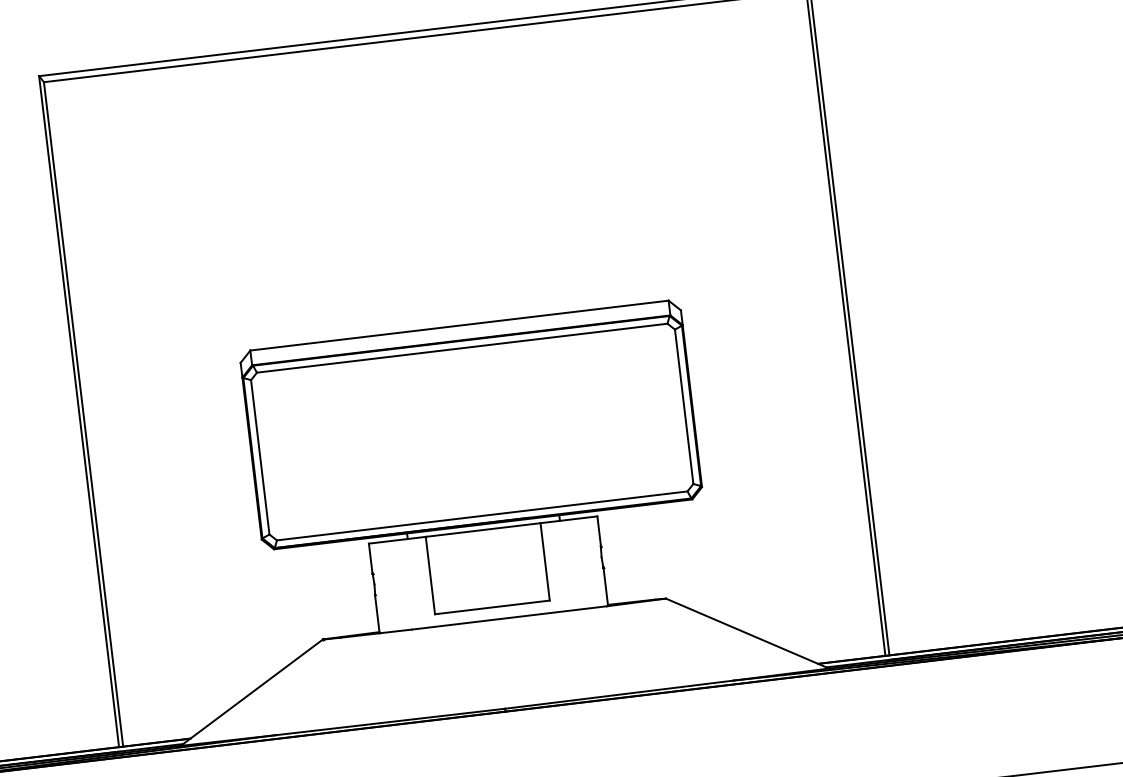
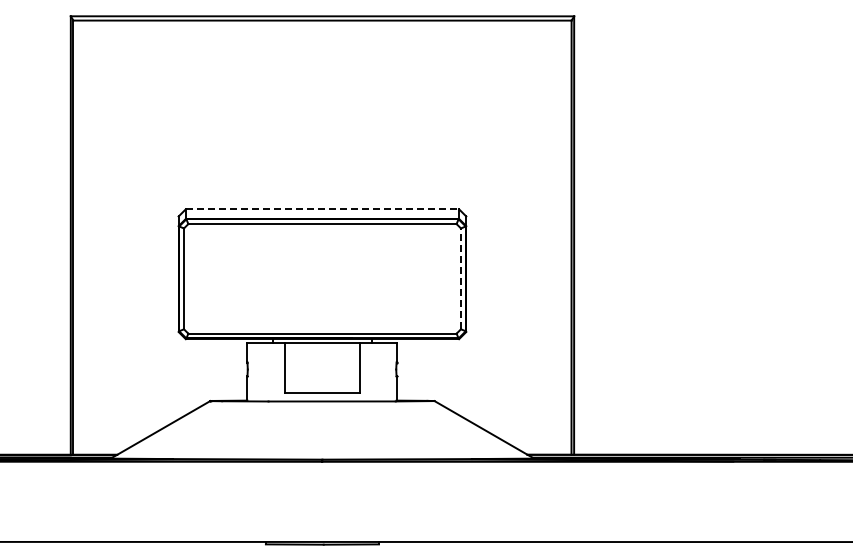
line: (459, 325) -> (322, 209), solid -> dashed
line: (683, 406) -> (460, 278), solid -> dashed

